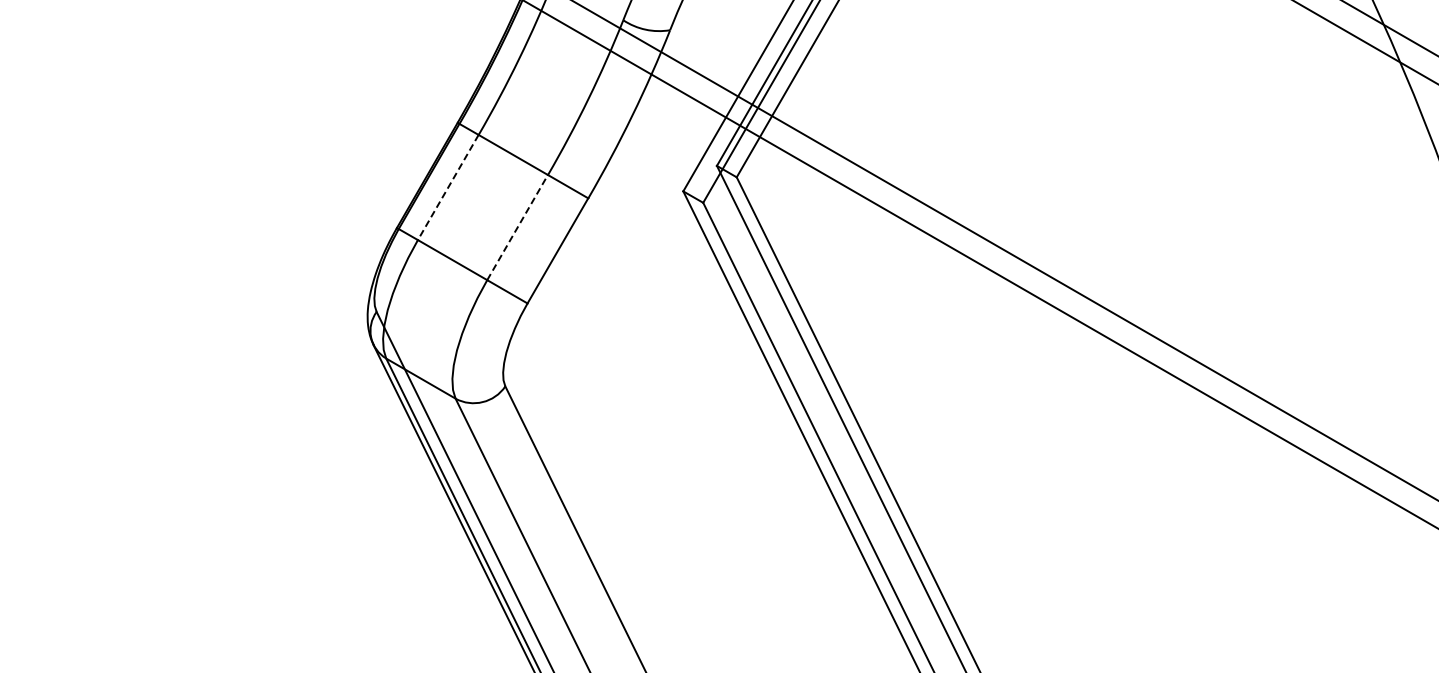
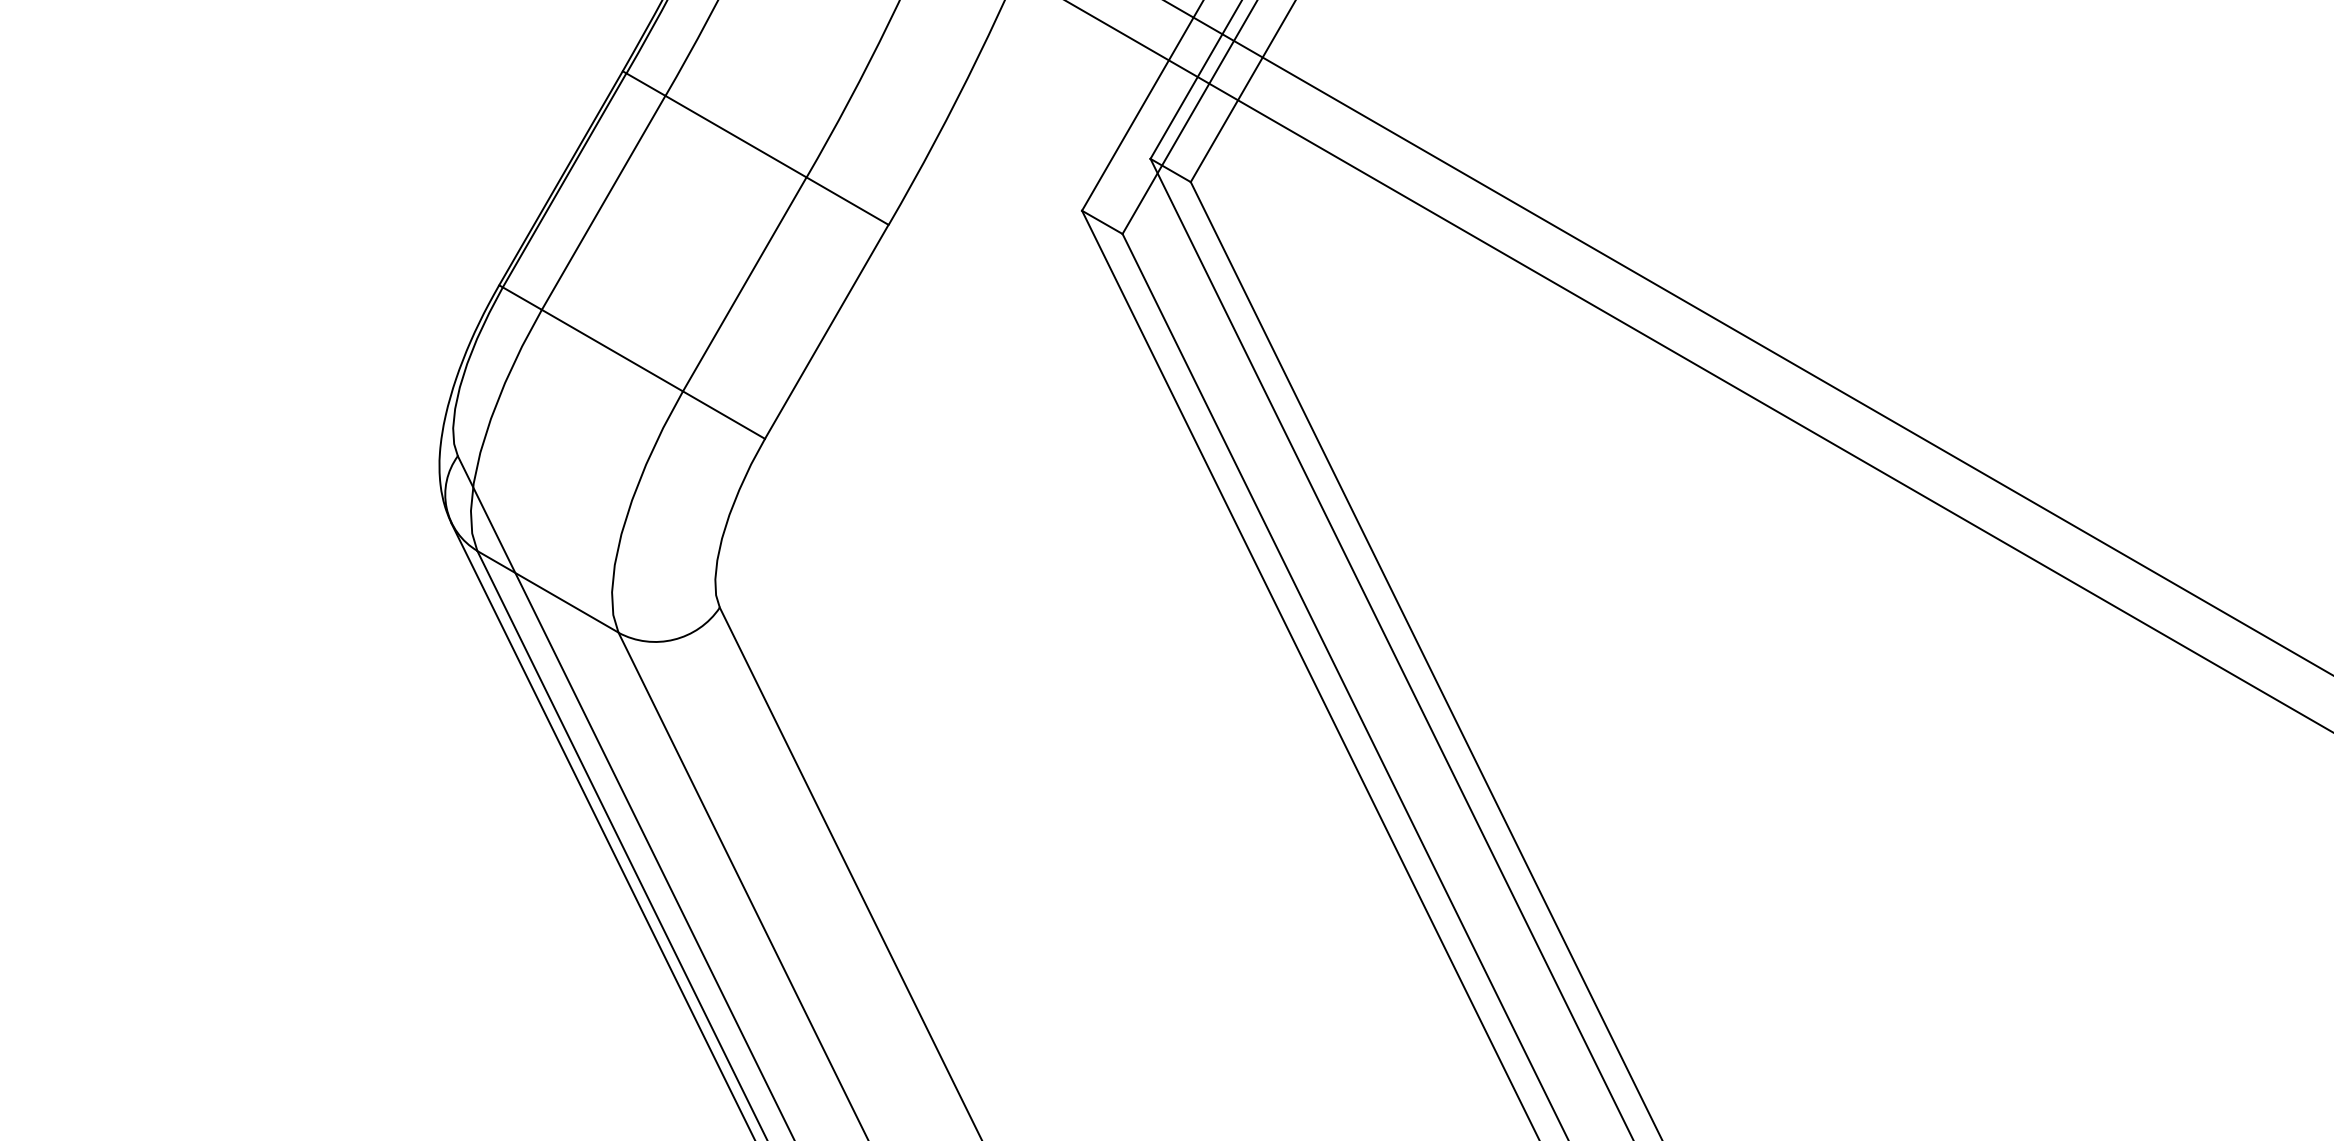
line: (448, 187) -> (604, 202), dashed -> solid
line: (517, 227) -> (744, 284), dashed -> solid

